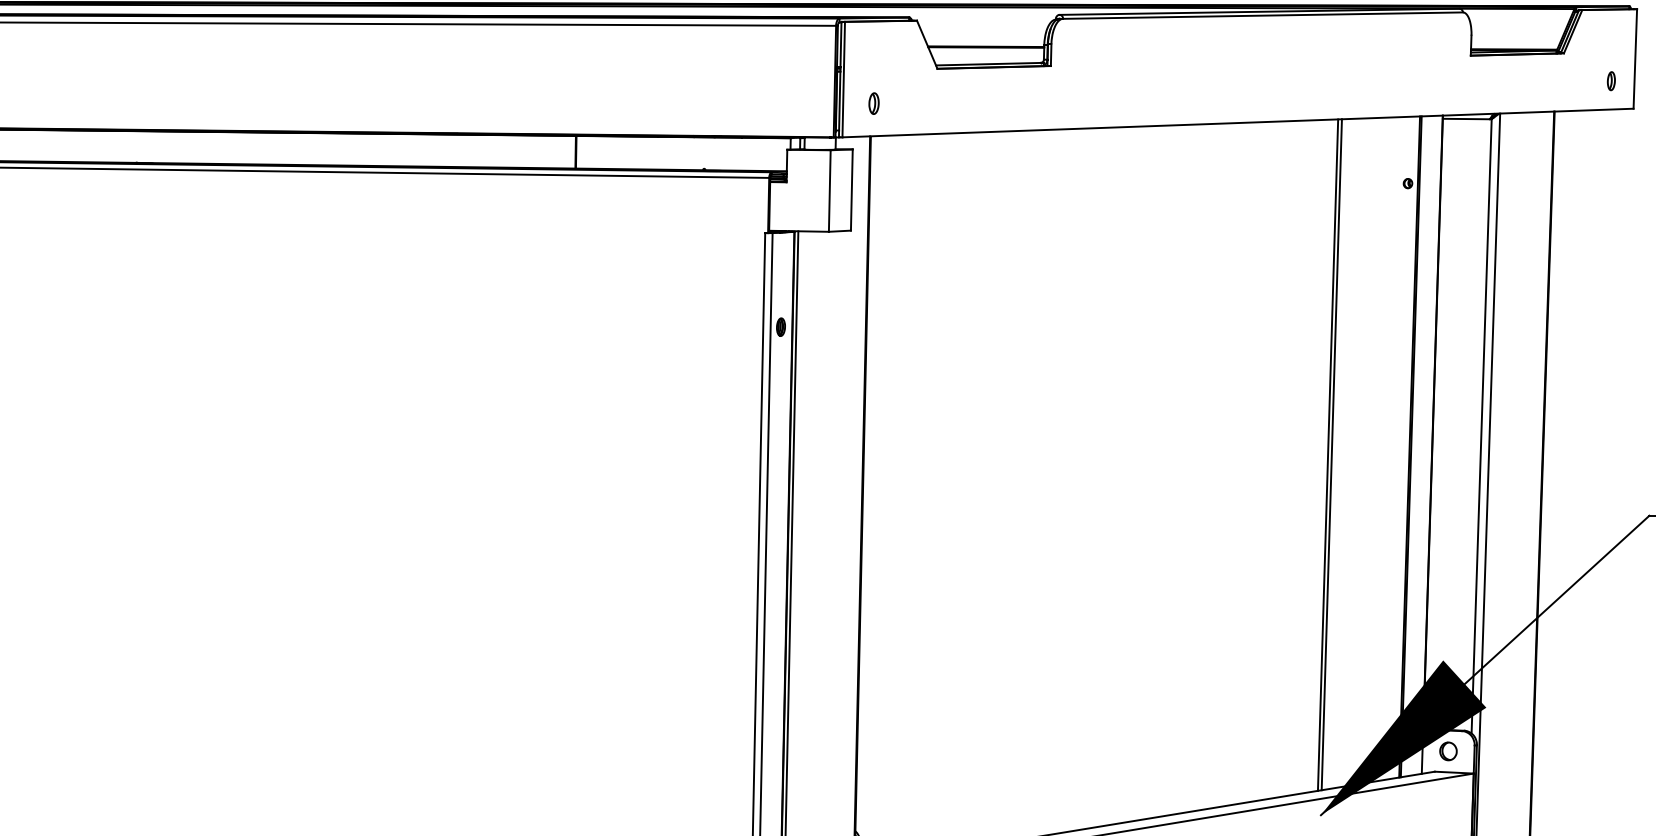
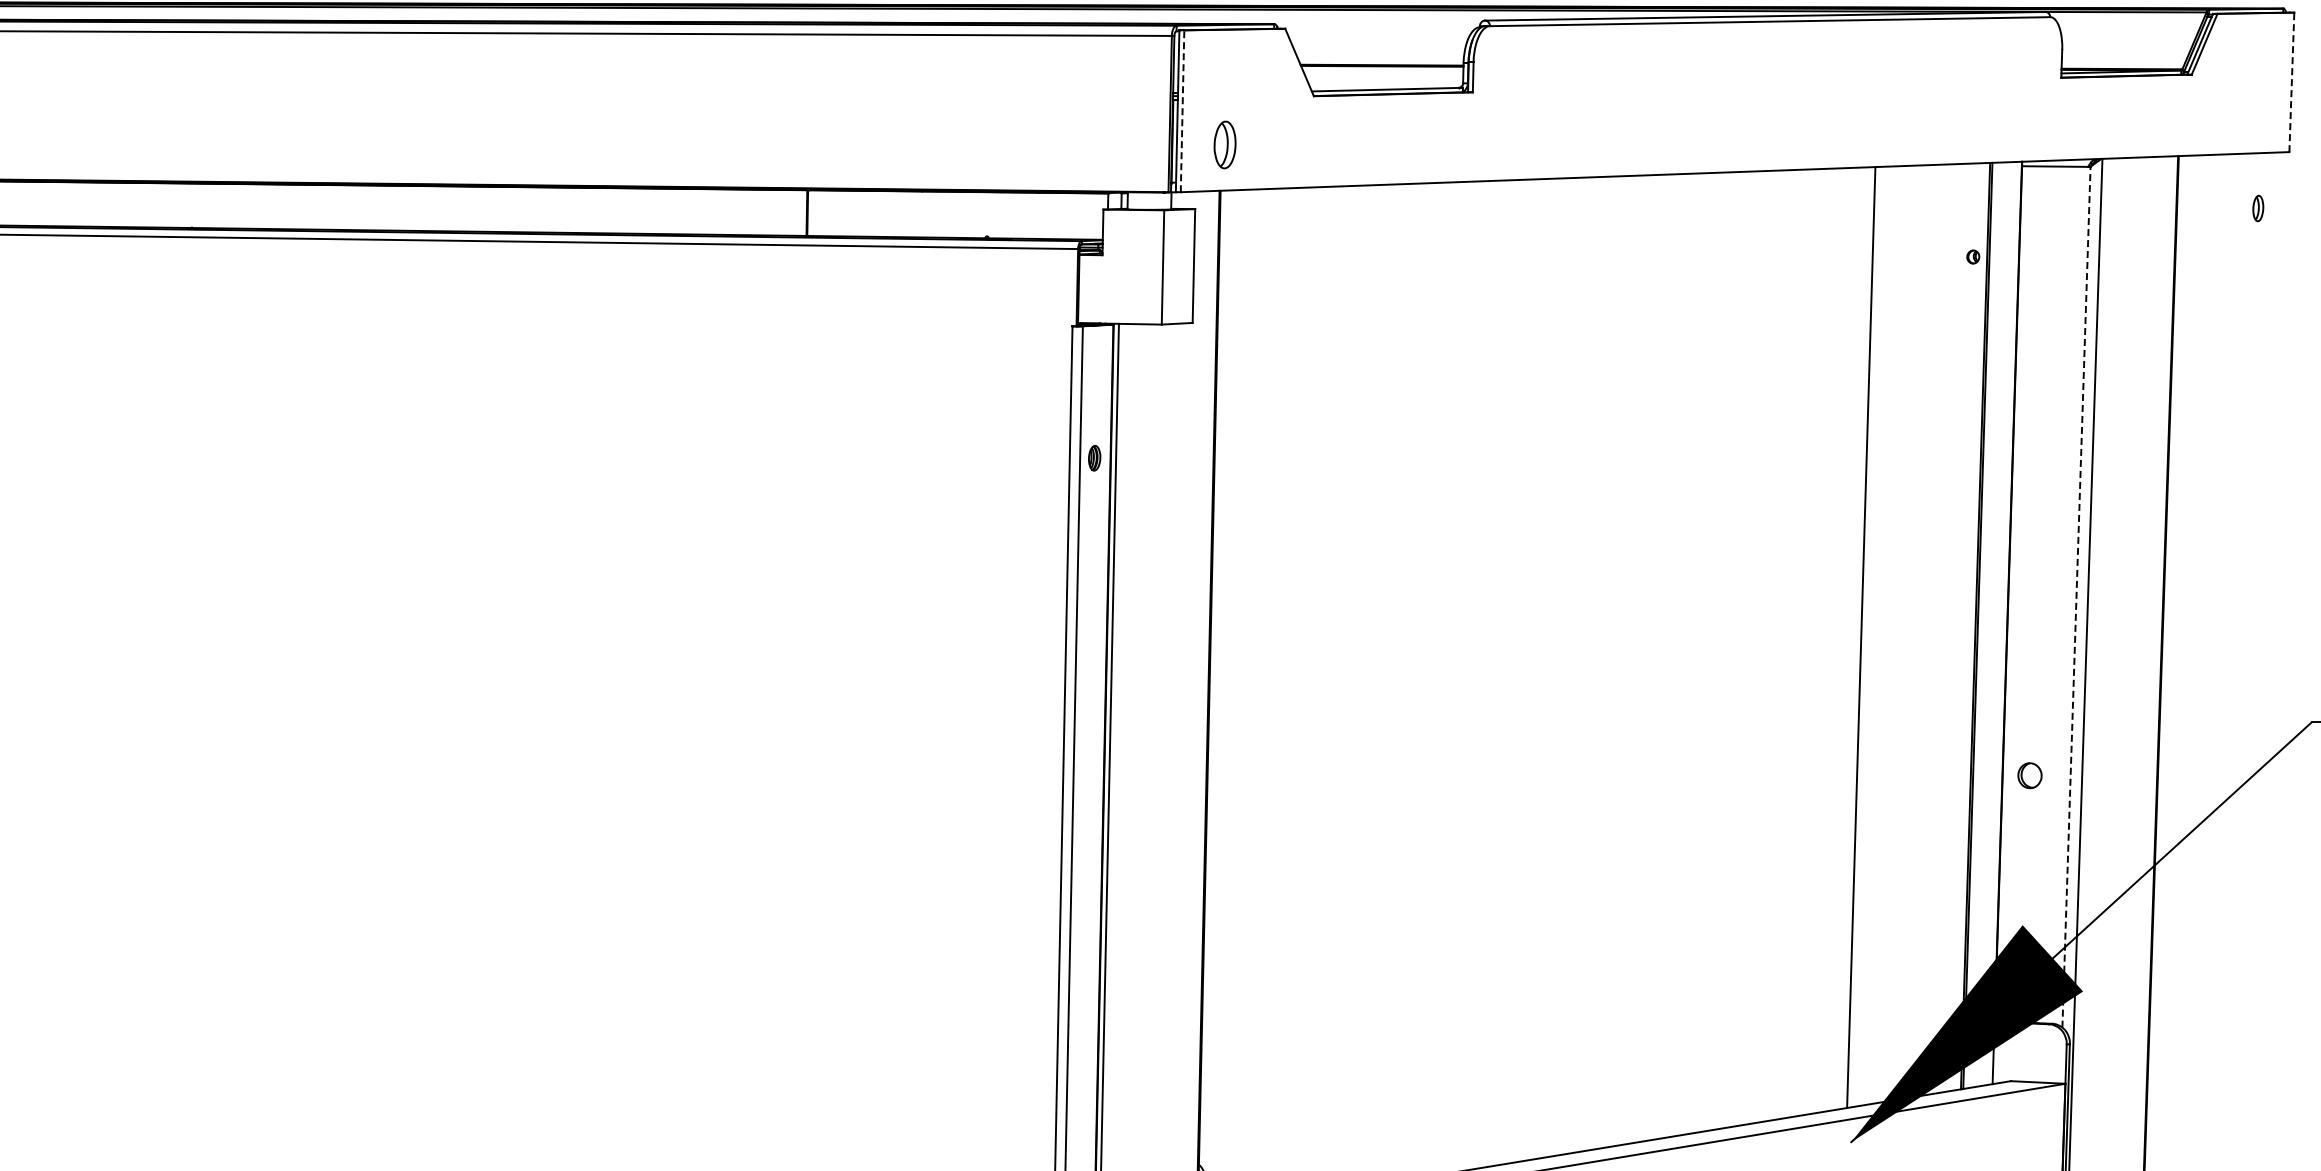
line: (1635, 59) -> (2291, 82), solid -> dashed
line: (843, 79) -> (1182, 111), solid -> dashed
part: (1611, 81) -> (2258, 208), moved
part: (873, 103) -> (1224, 144), size x1.6
line: (1481, 426) -> (2076, 597), solid -> dashed
line: (1331, 454) -> (1866, 636), removed
part: (1448, 751) -> (2029, 775), moved

